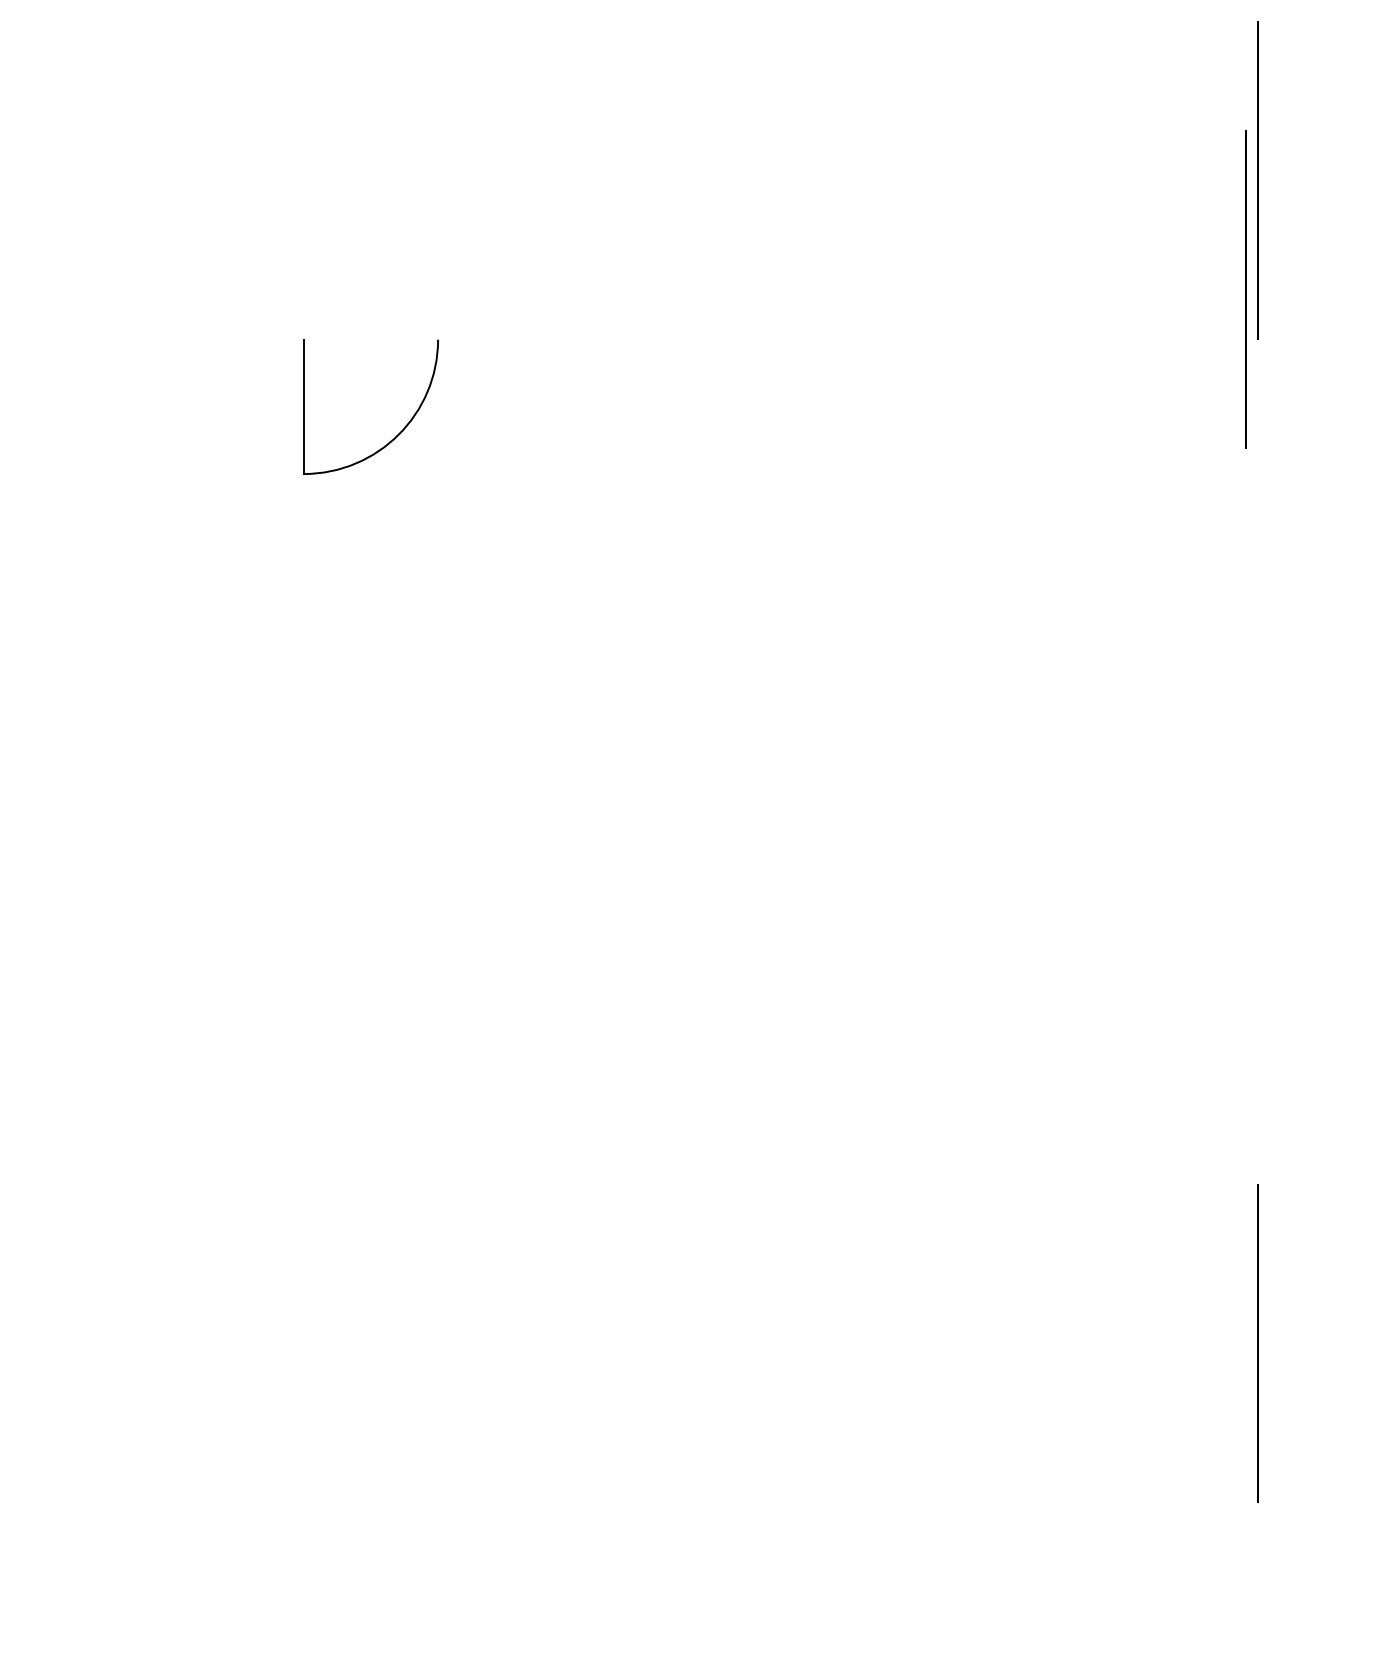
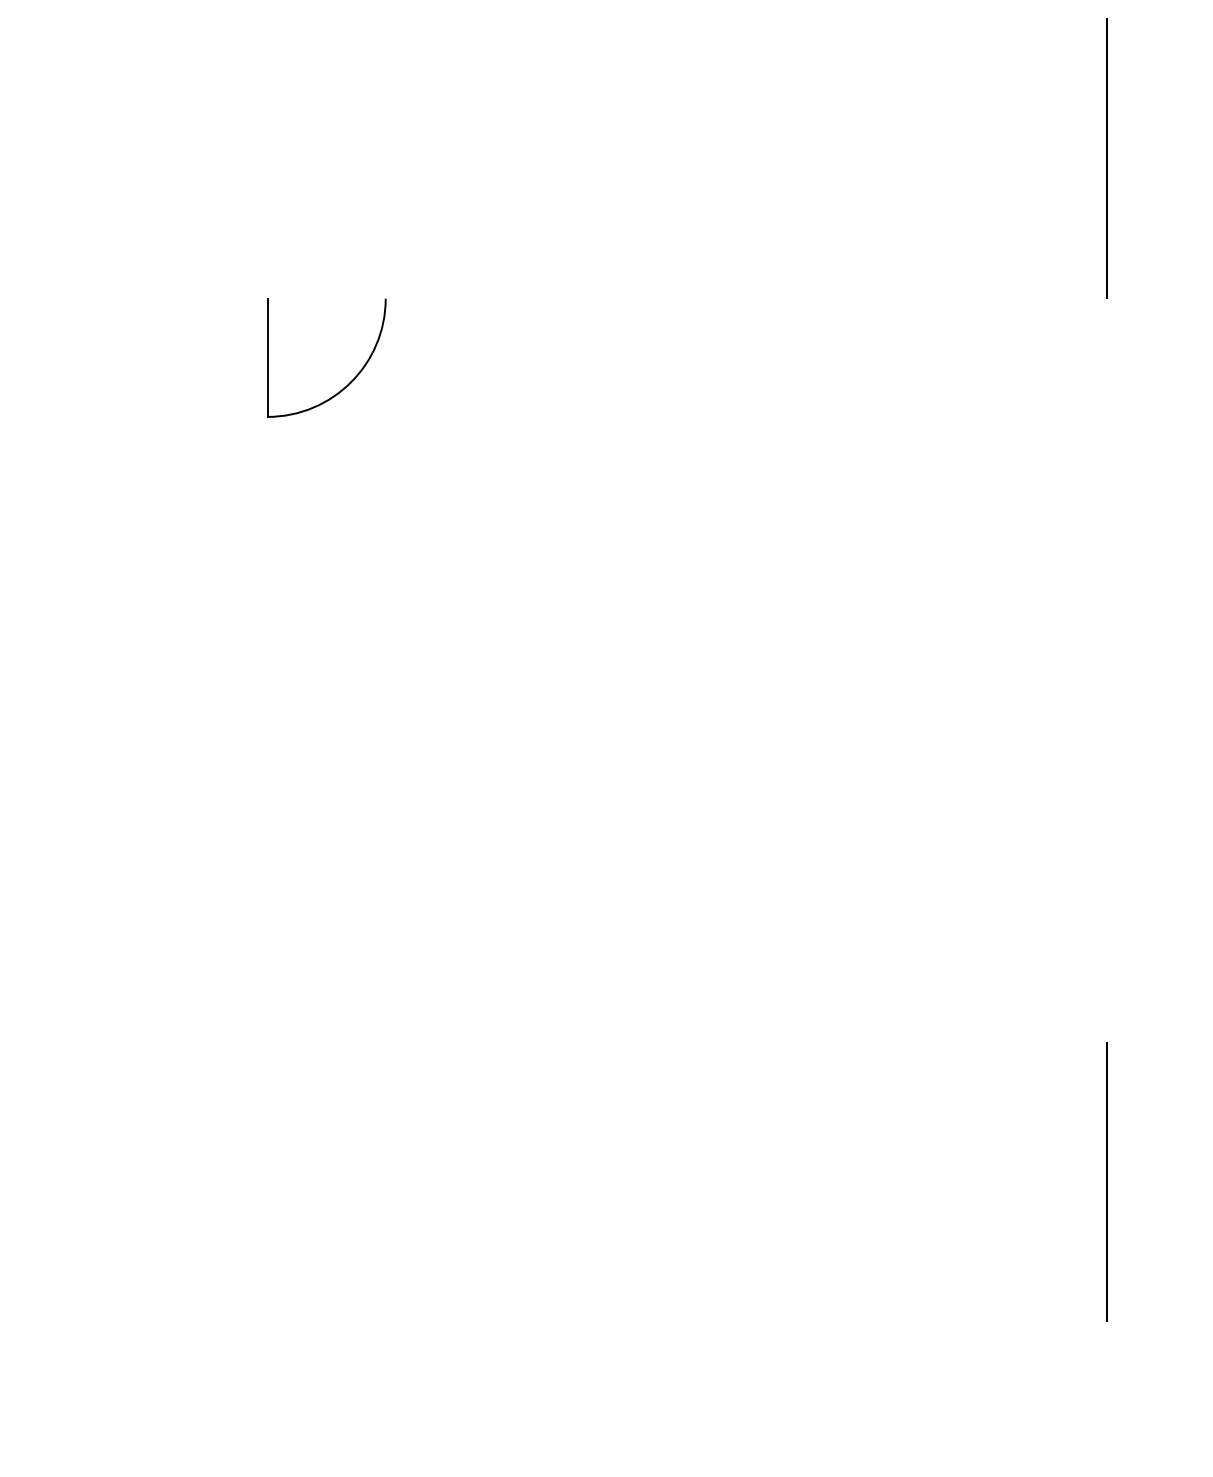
line: (1245, 289) -> (1096, 254), removed

